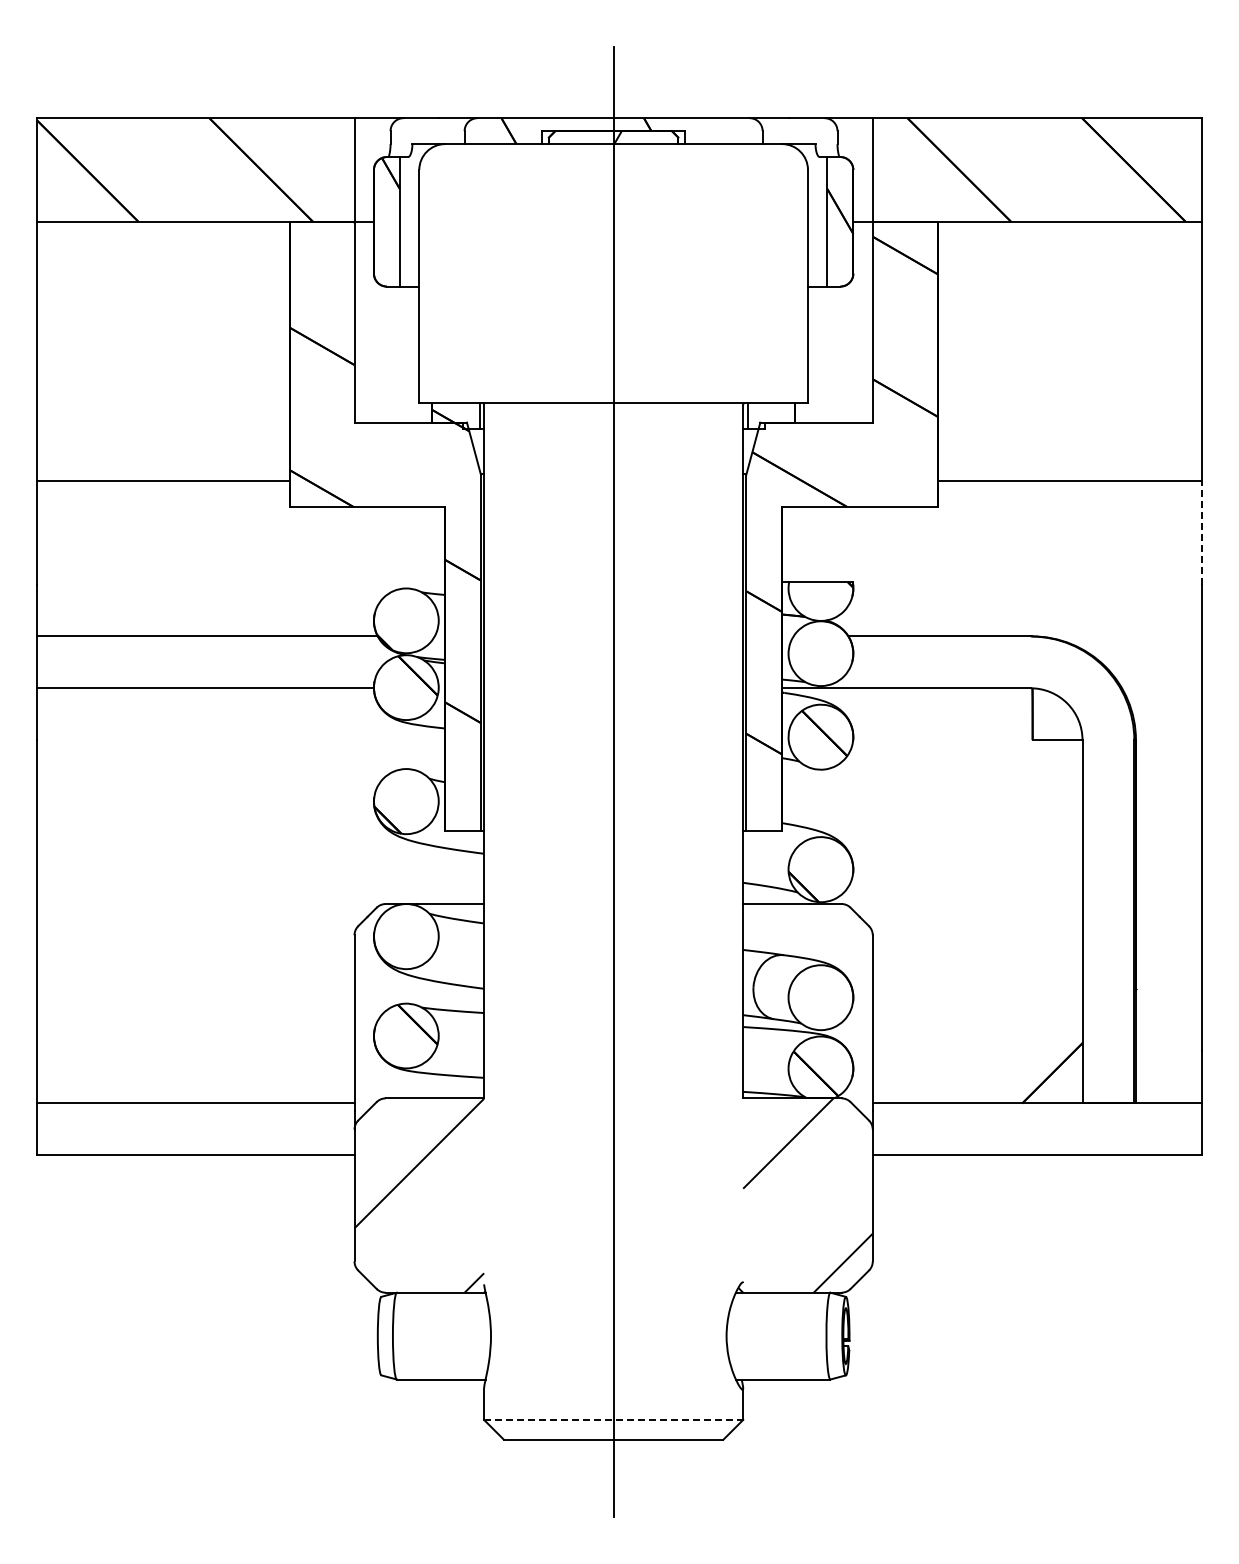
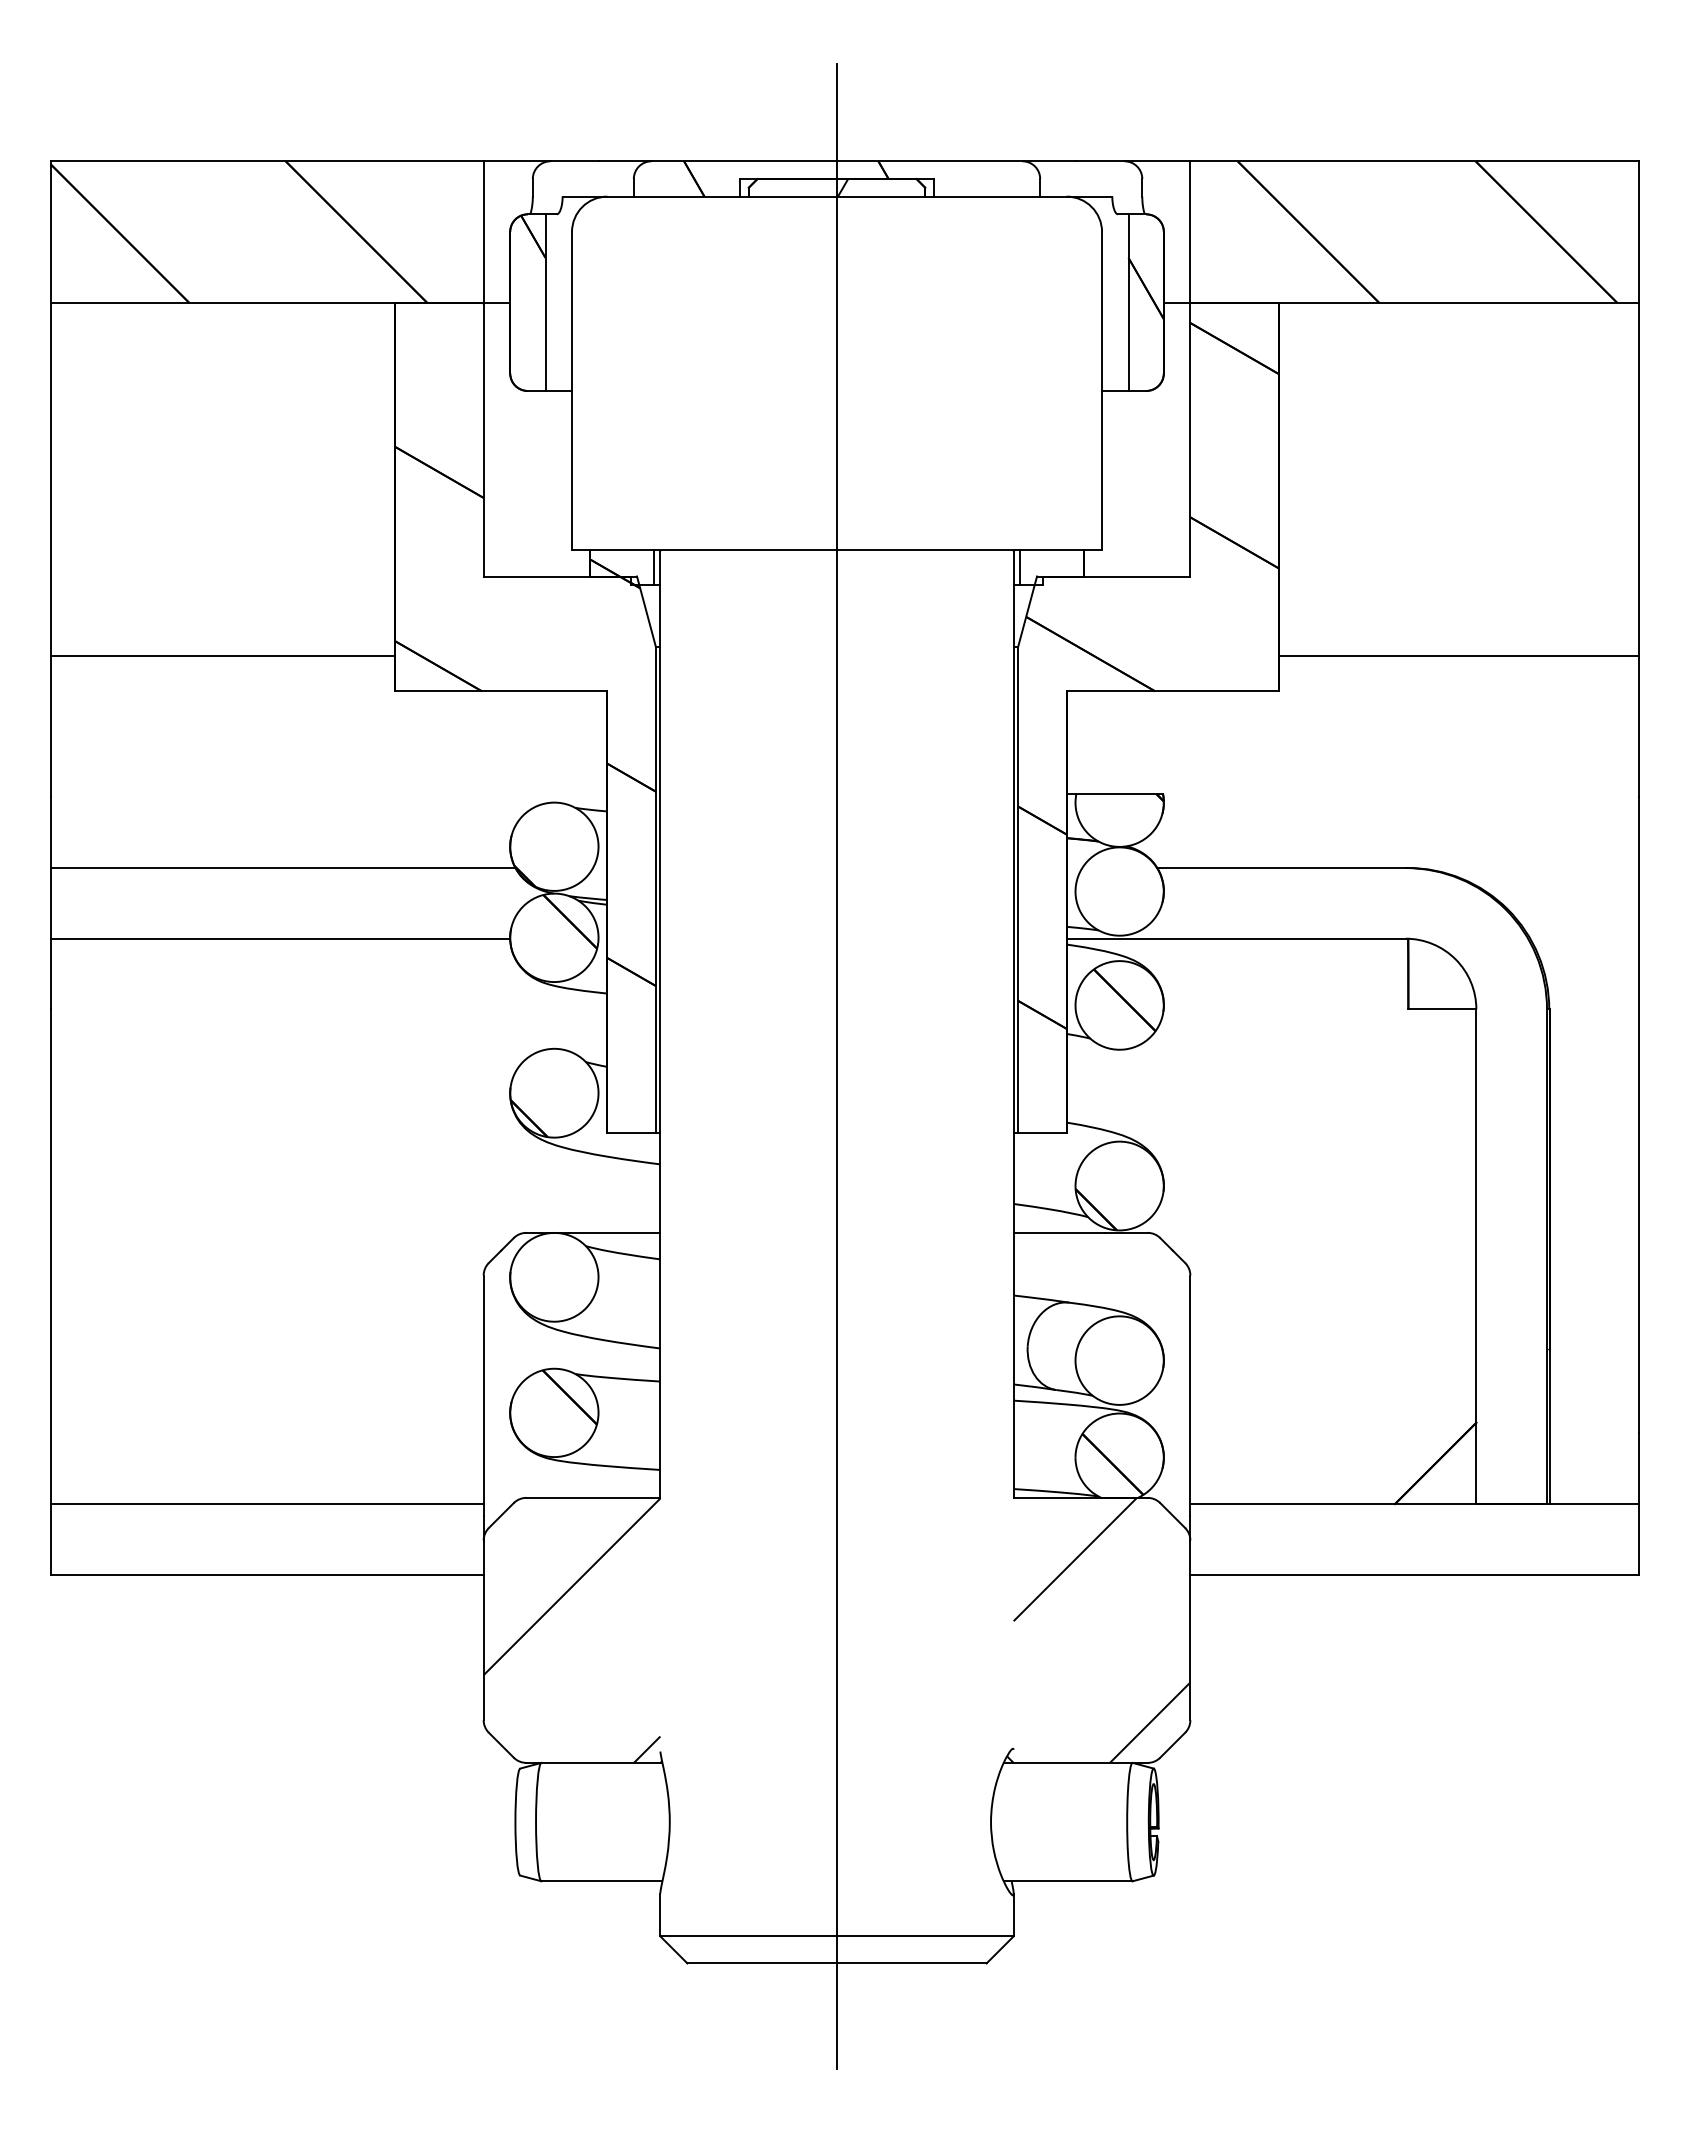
line: (1201, 532) -> (1638, 726), dashed -> solid
line: (613, 1419) -> (836, 1935), dashed -> solid

